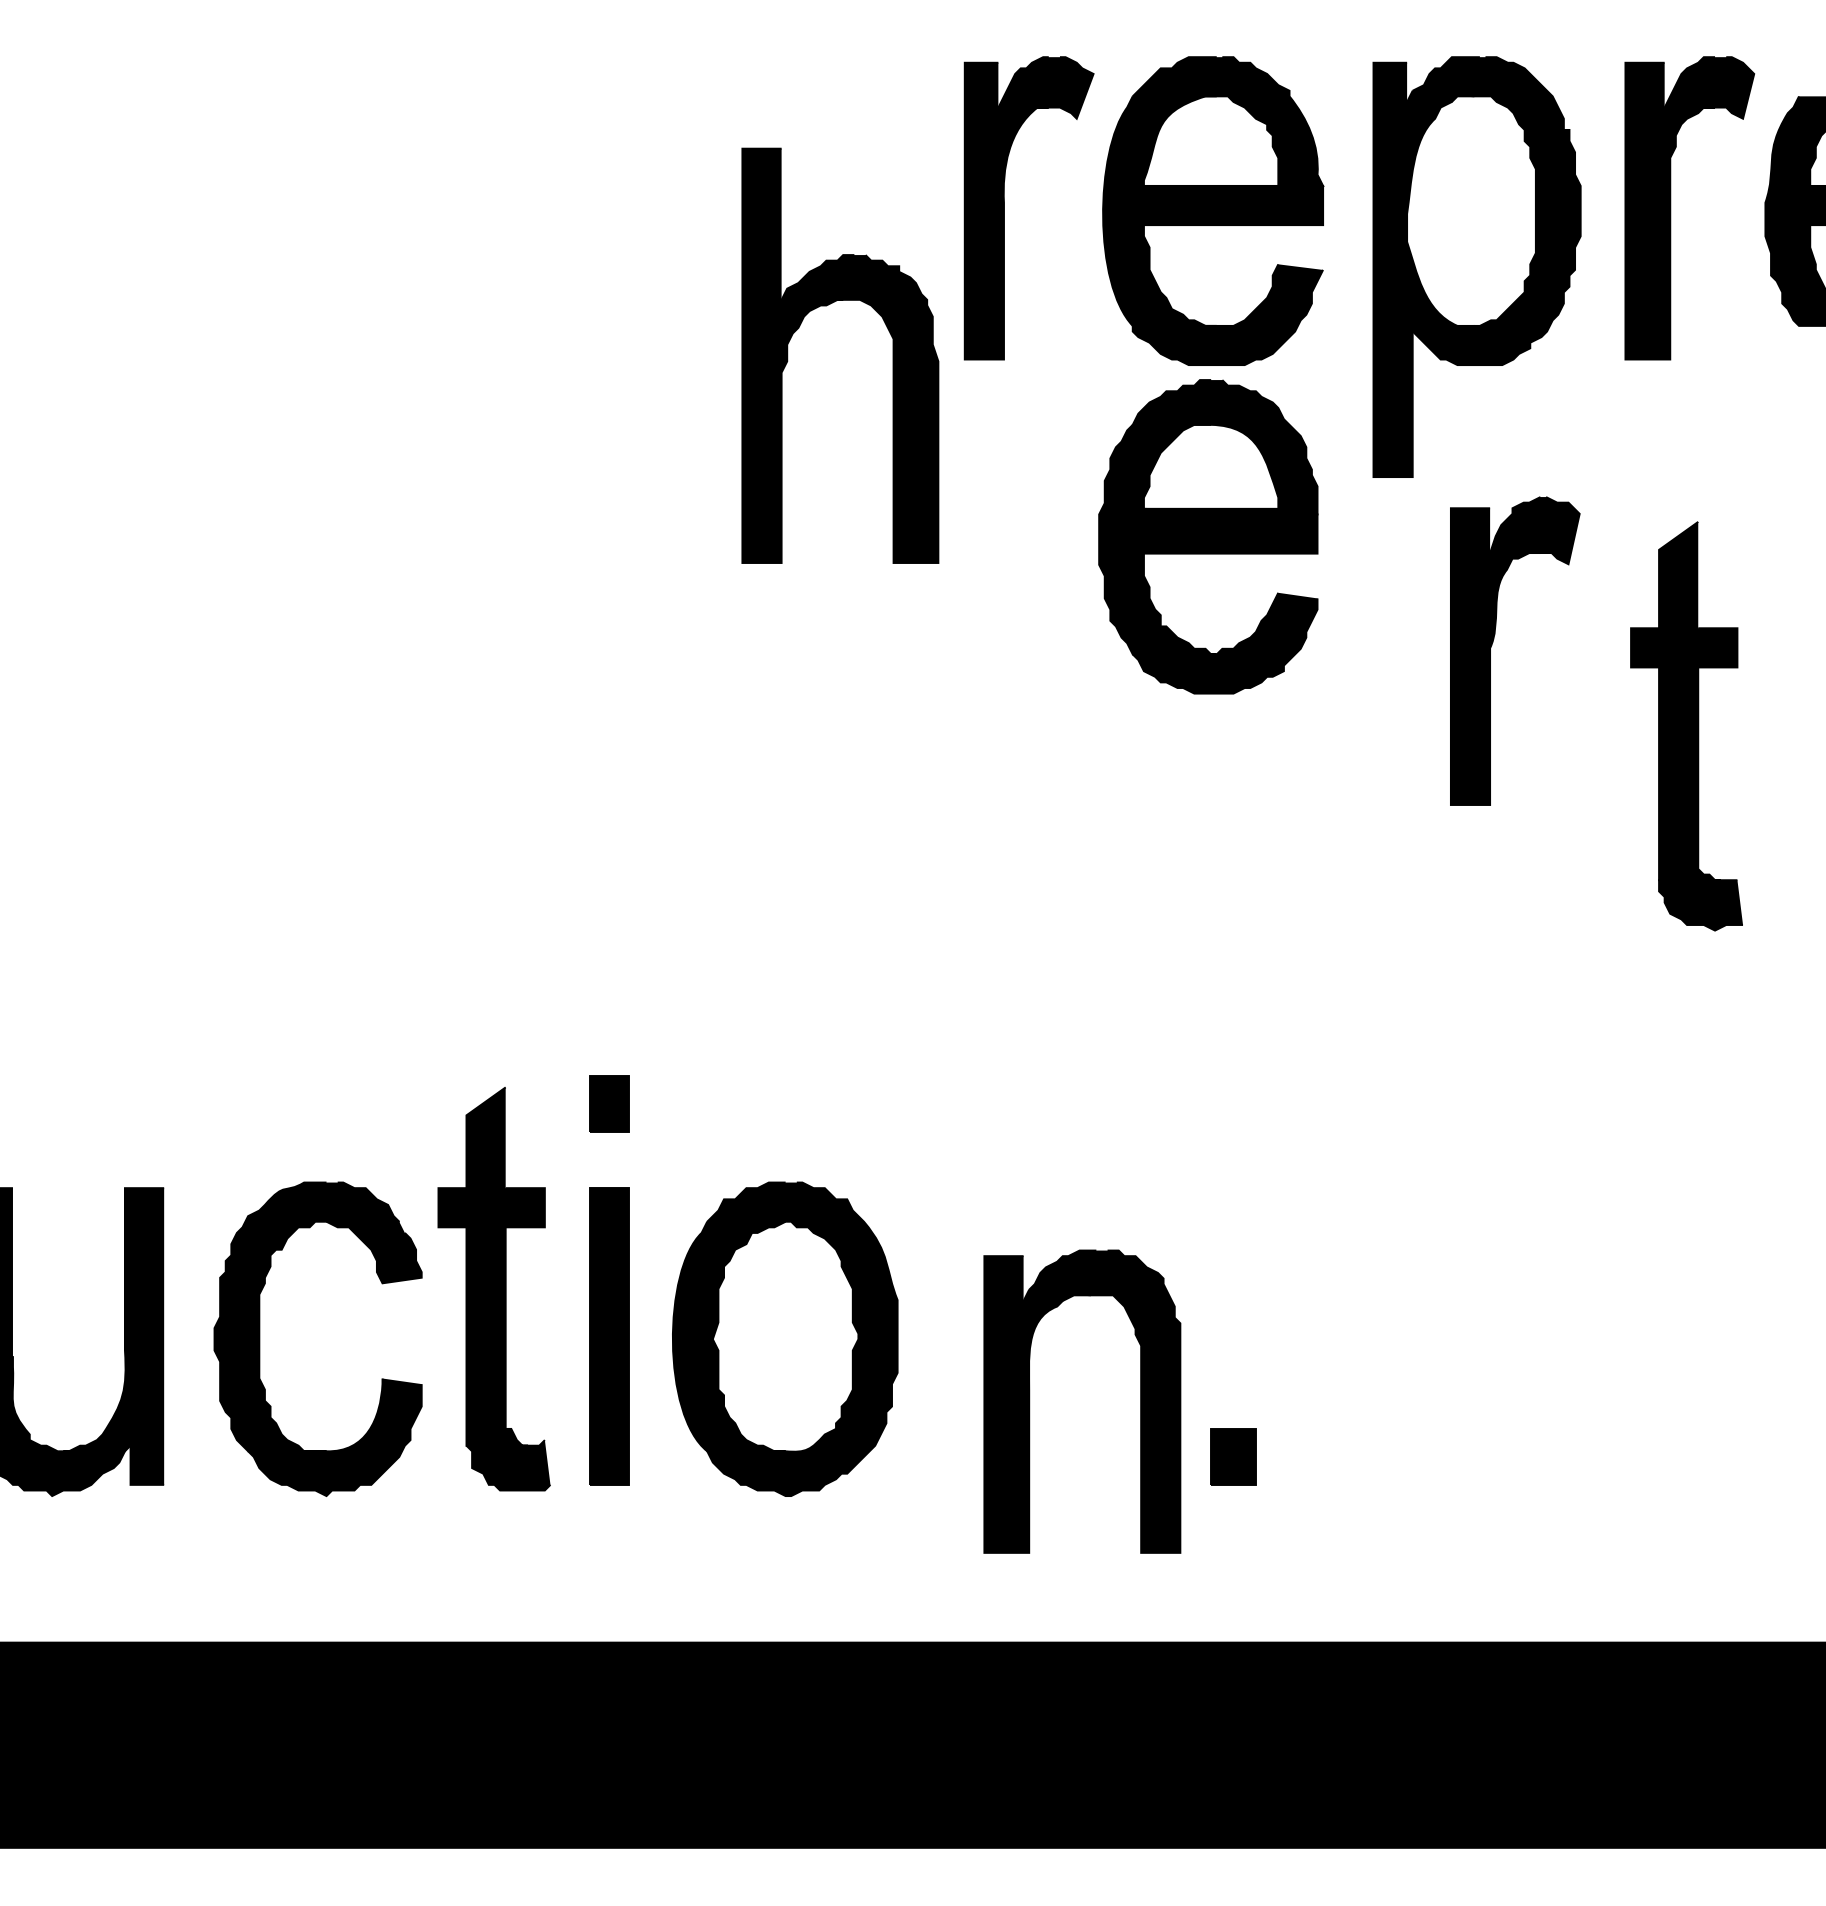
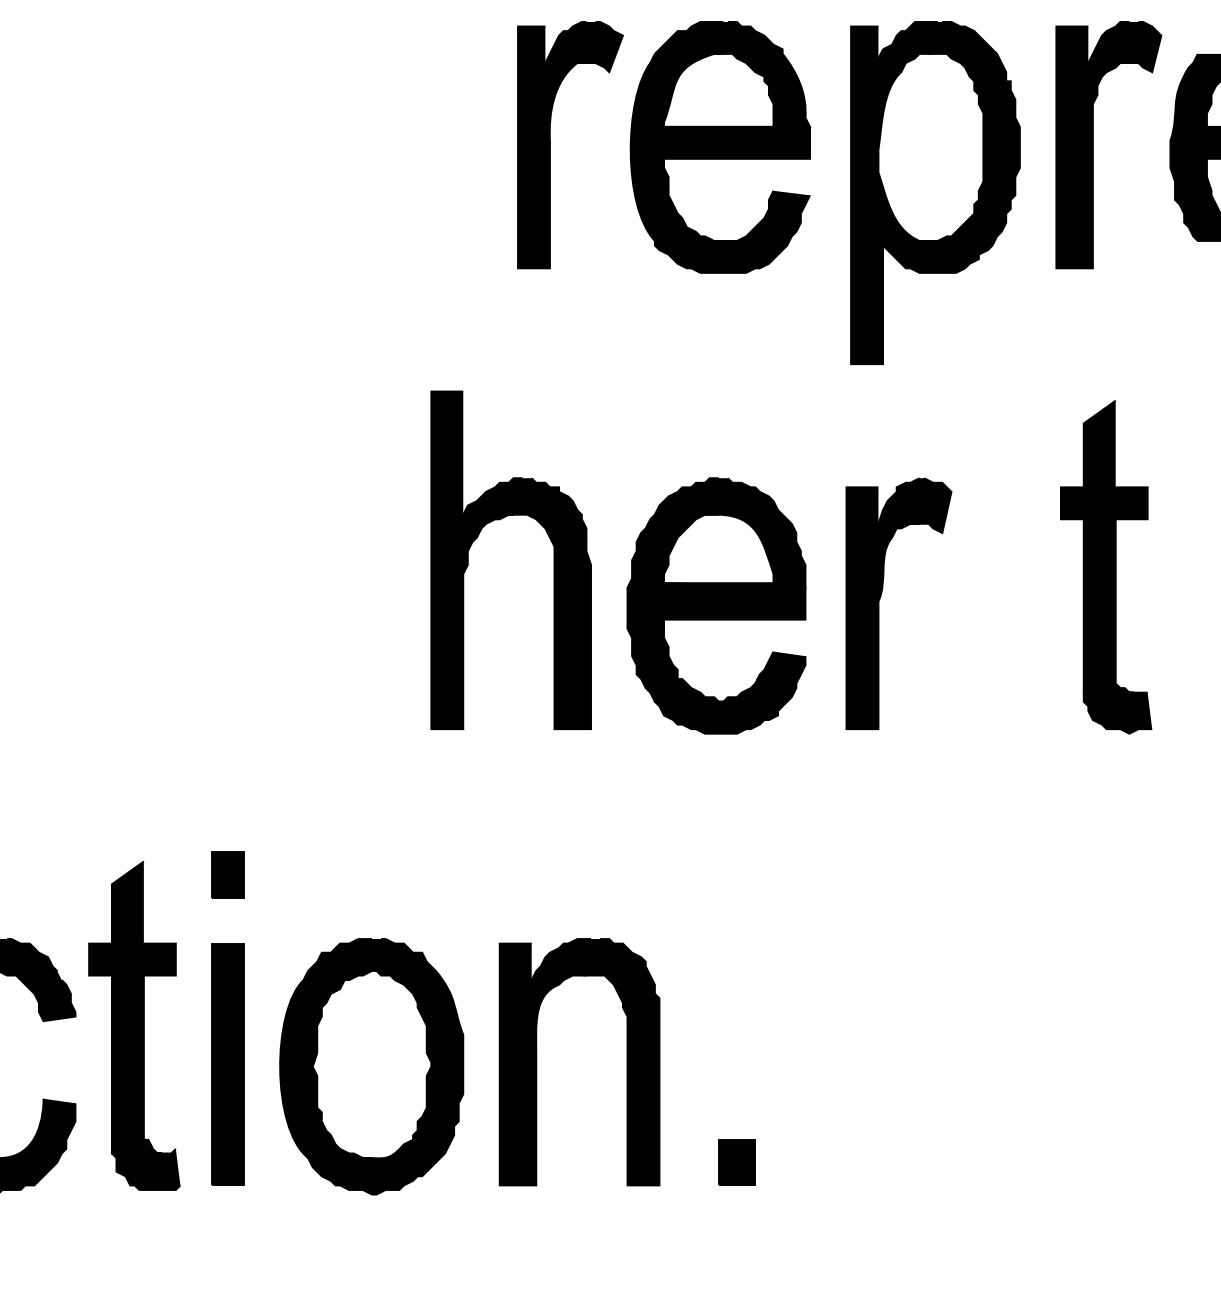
part: (799, 328) -> (477, 538), moved
part: (1208, 536) -> (716, 605), moved
part: (1493, 642) -> (881, 596), moved
part: (1030, 1401) -> (537, 1062), moved

